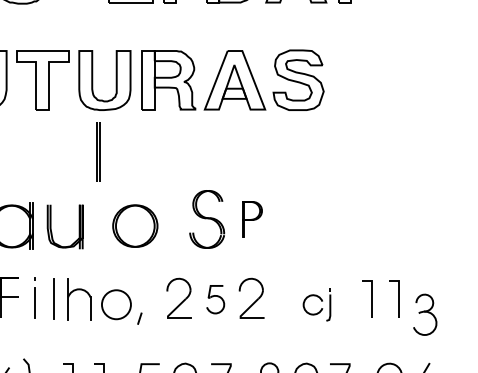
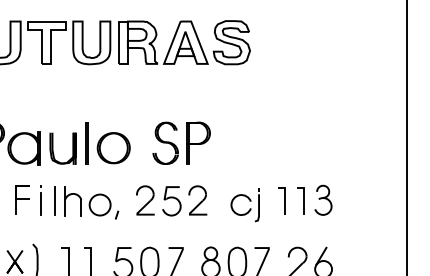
line: (97, 151) -> (86, 143), moved
part: (252, 218) -> (198, 142), size x1.67
part: (215, 299) -> (171, 201), size x1.43
part: (316, 305) -> (244, 205), size x1.43
part: (425, 313) -> (323, 199), moved

